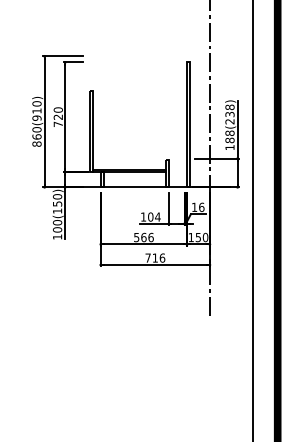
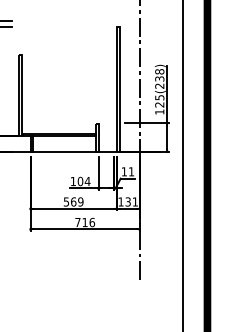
text: (229, 136) -> (159, 100), 188(238) -> 125(238)
text: (201, 206) -> (131, 170), 16 -> 11
text: (150, 237) -> (80, 201), 566 -> 569
text: (202, 237) -> (132, 201), 150 -> 131

